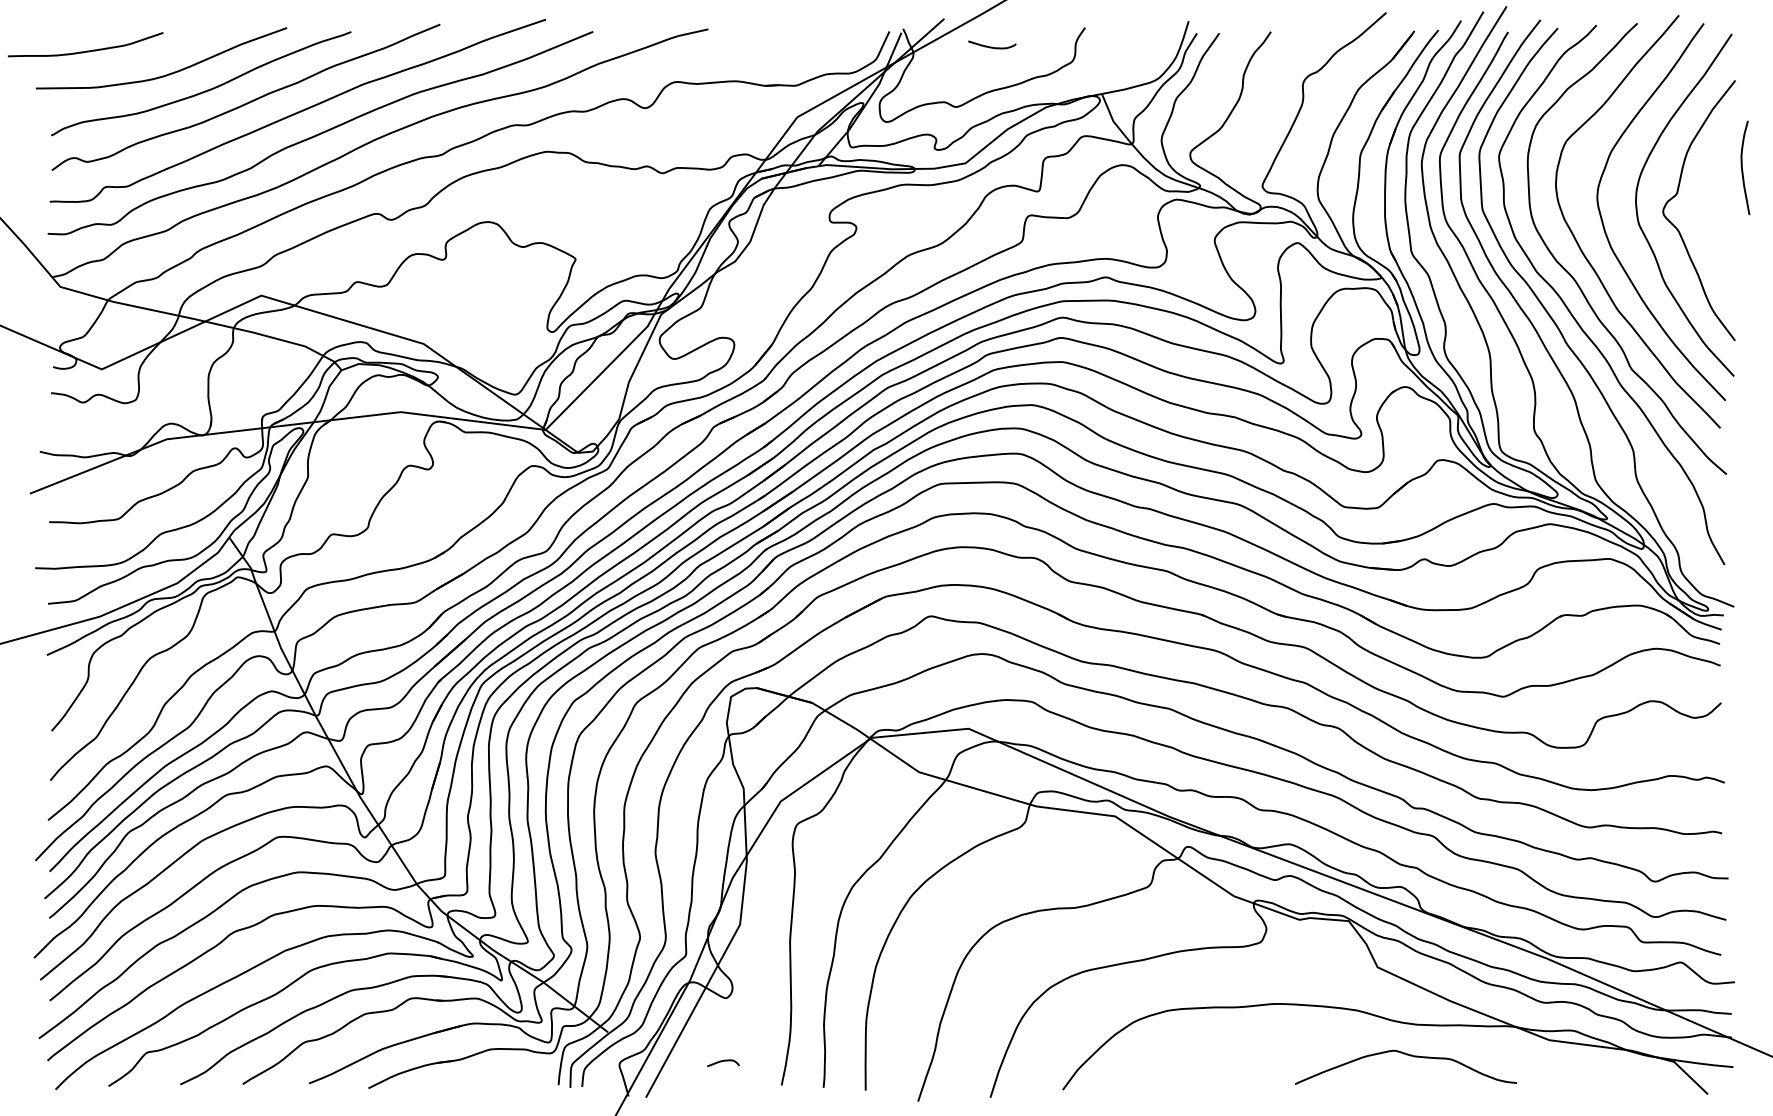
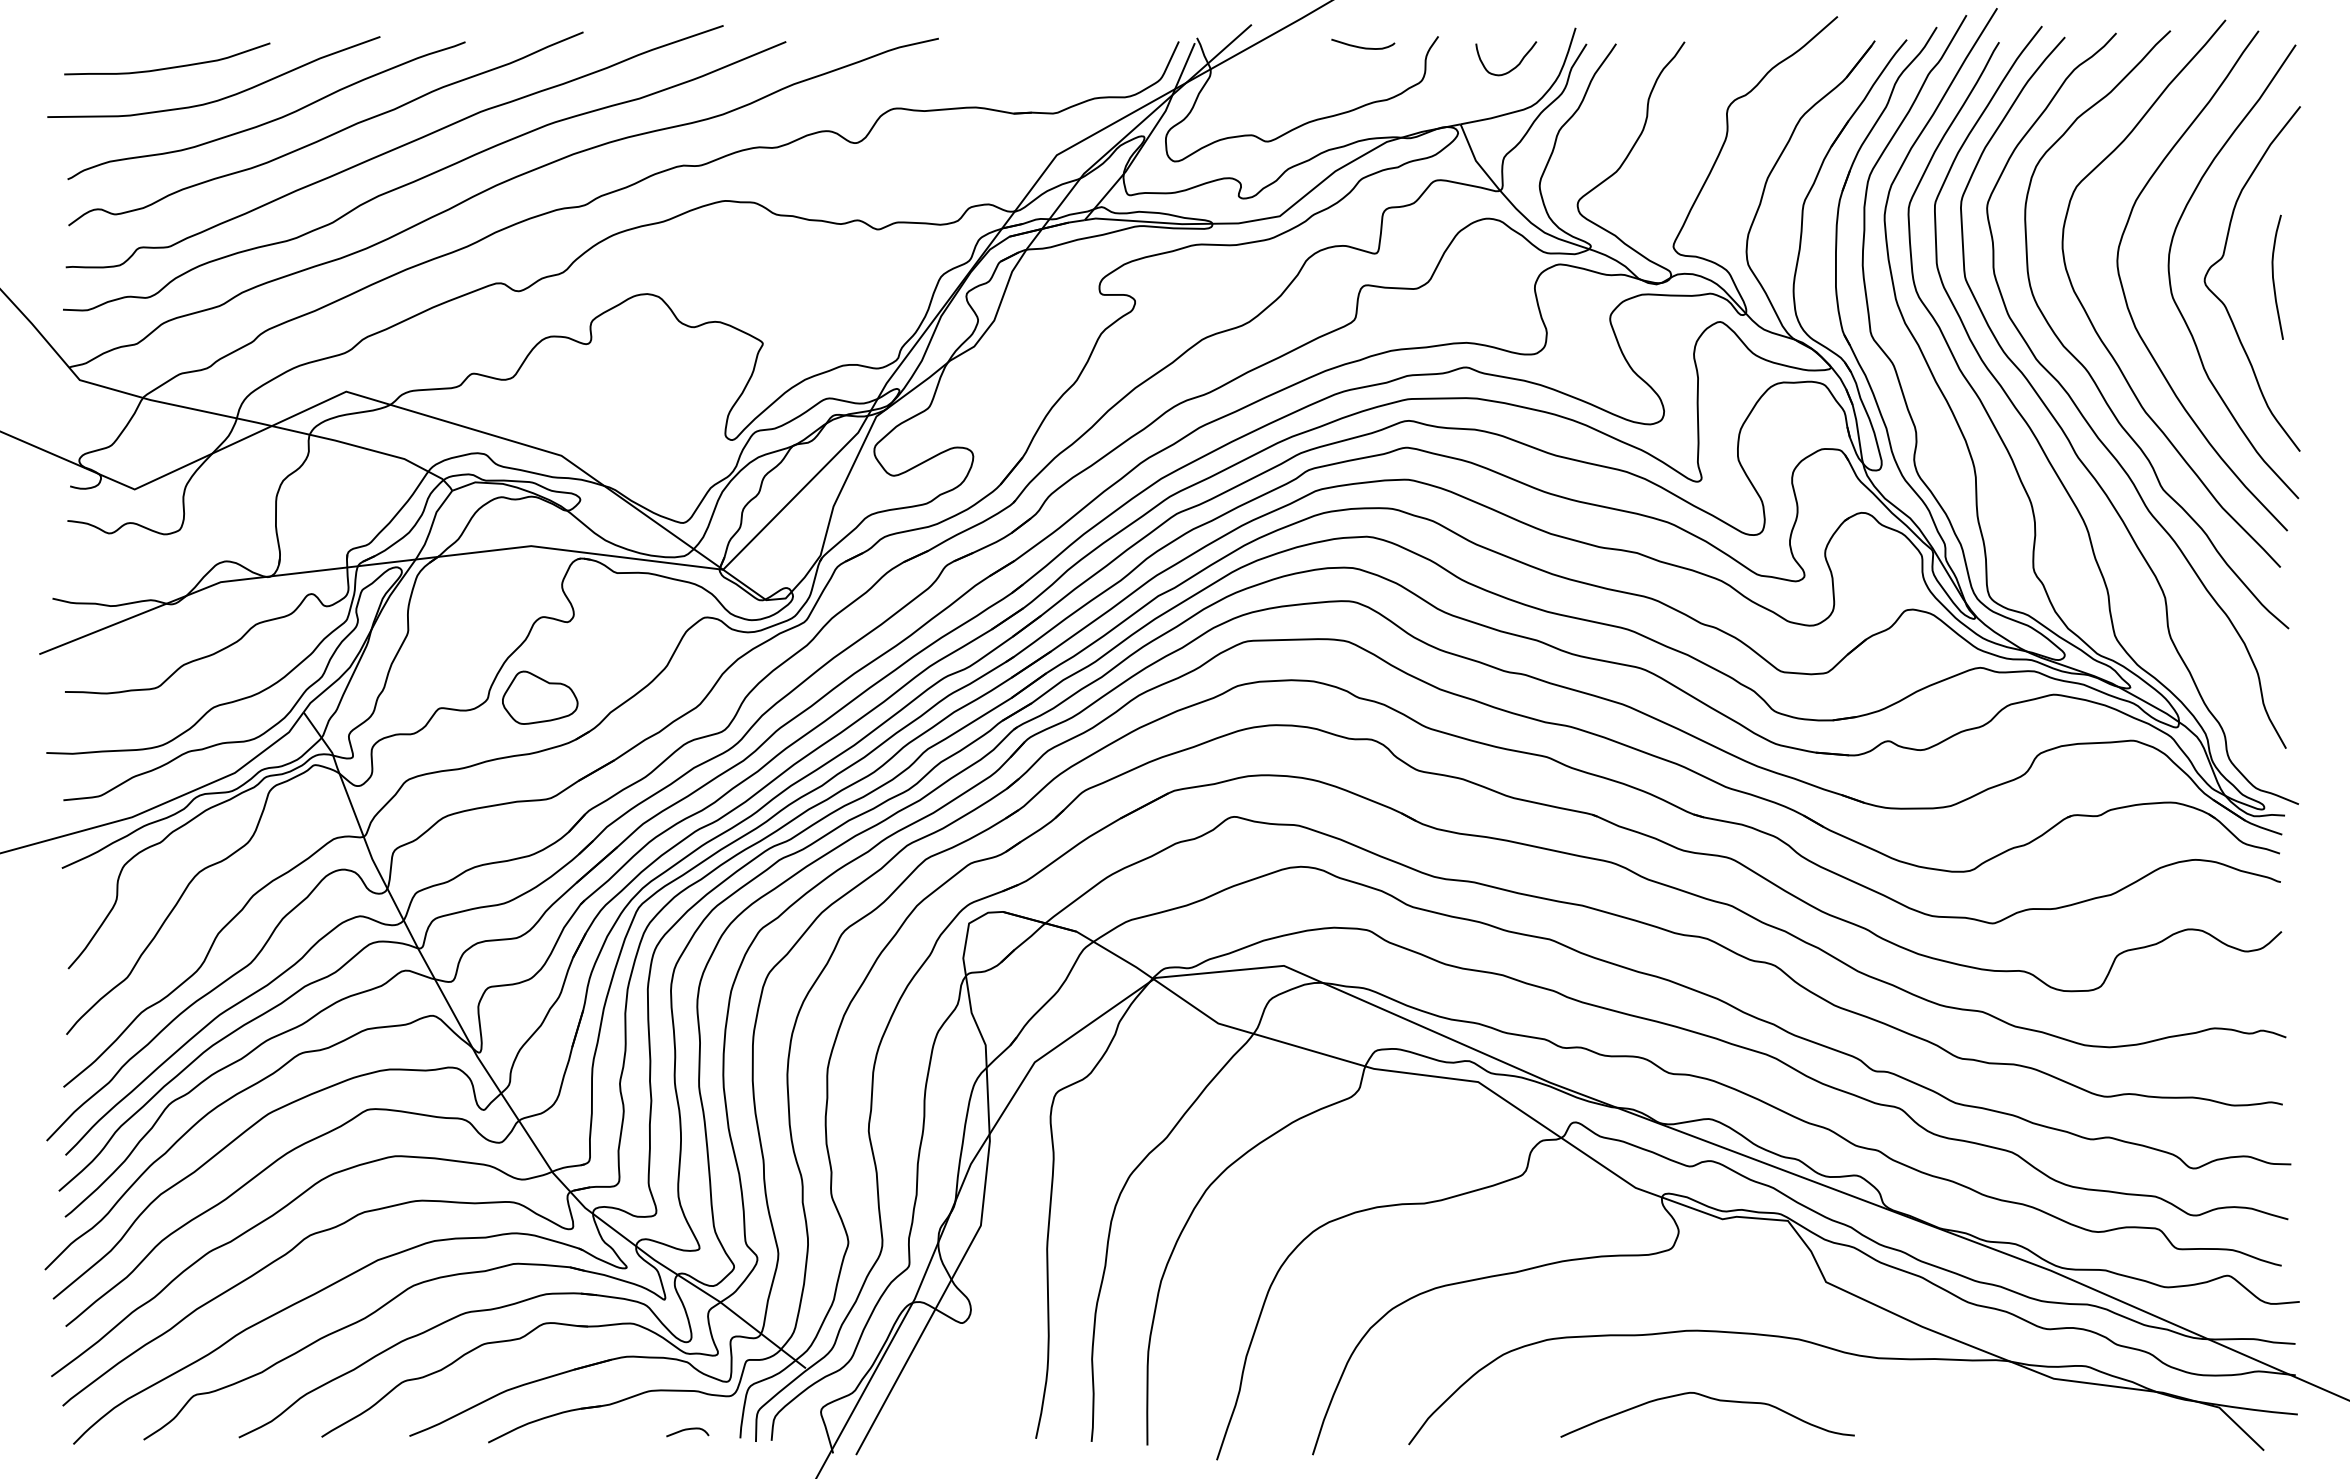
curve: (990, 46) -> (1361, 46), moved
curve: (85, 51) -> (167, 67), moved
curve: (1141, 51) -> (1513, 67), added
curve: (1742, 167) -> (2273, 276), moved
part: (407, 526) -> (540, 697), added
curve: (1408, 1055) -> (1711, 1399), moved
curve: (723, 1061) -> (687, 1430), moved

